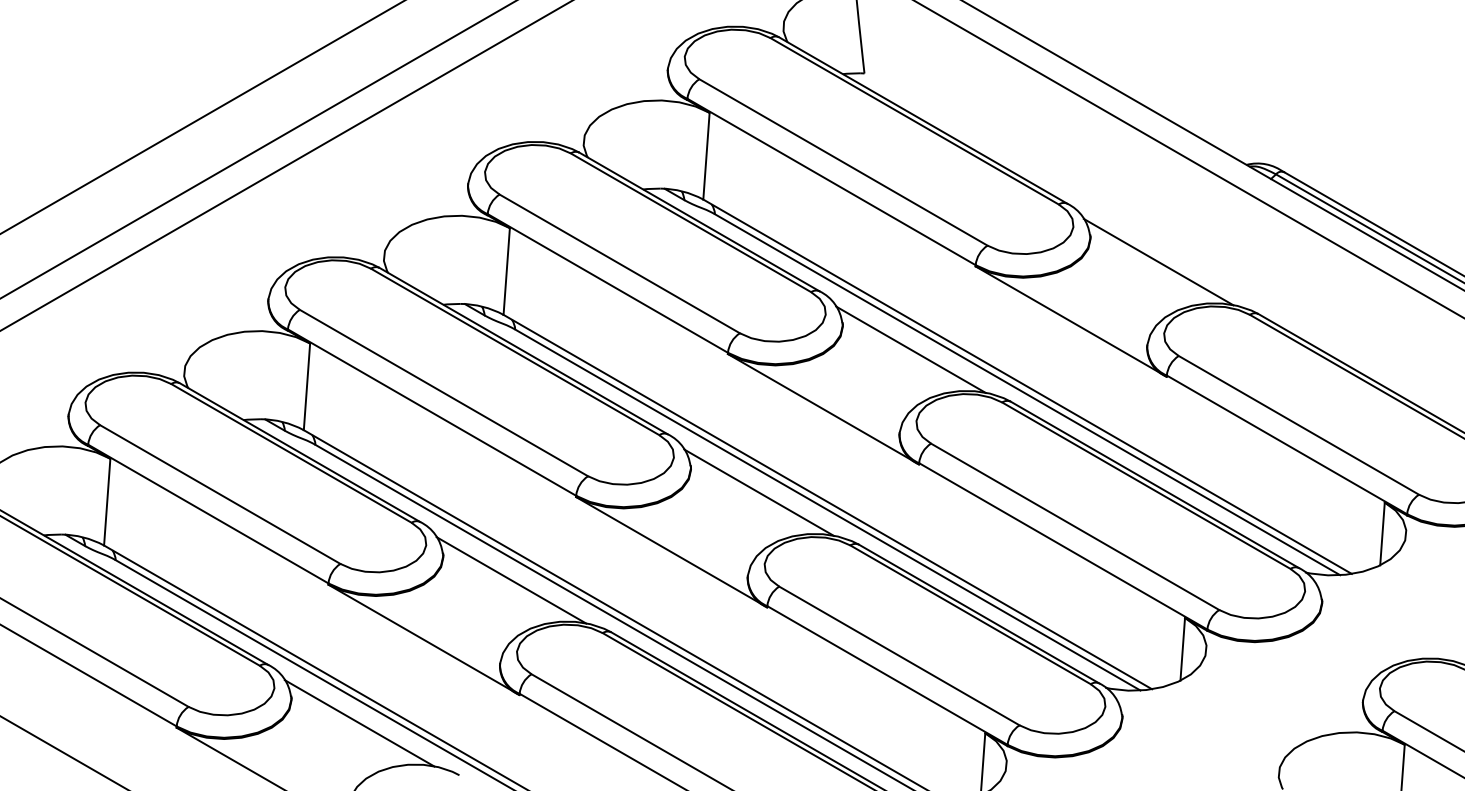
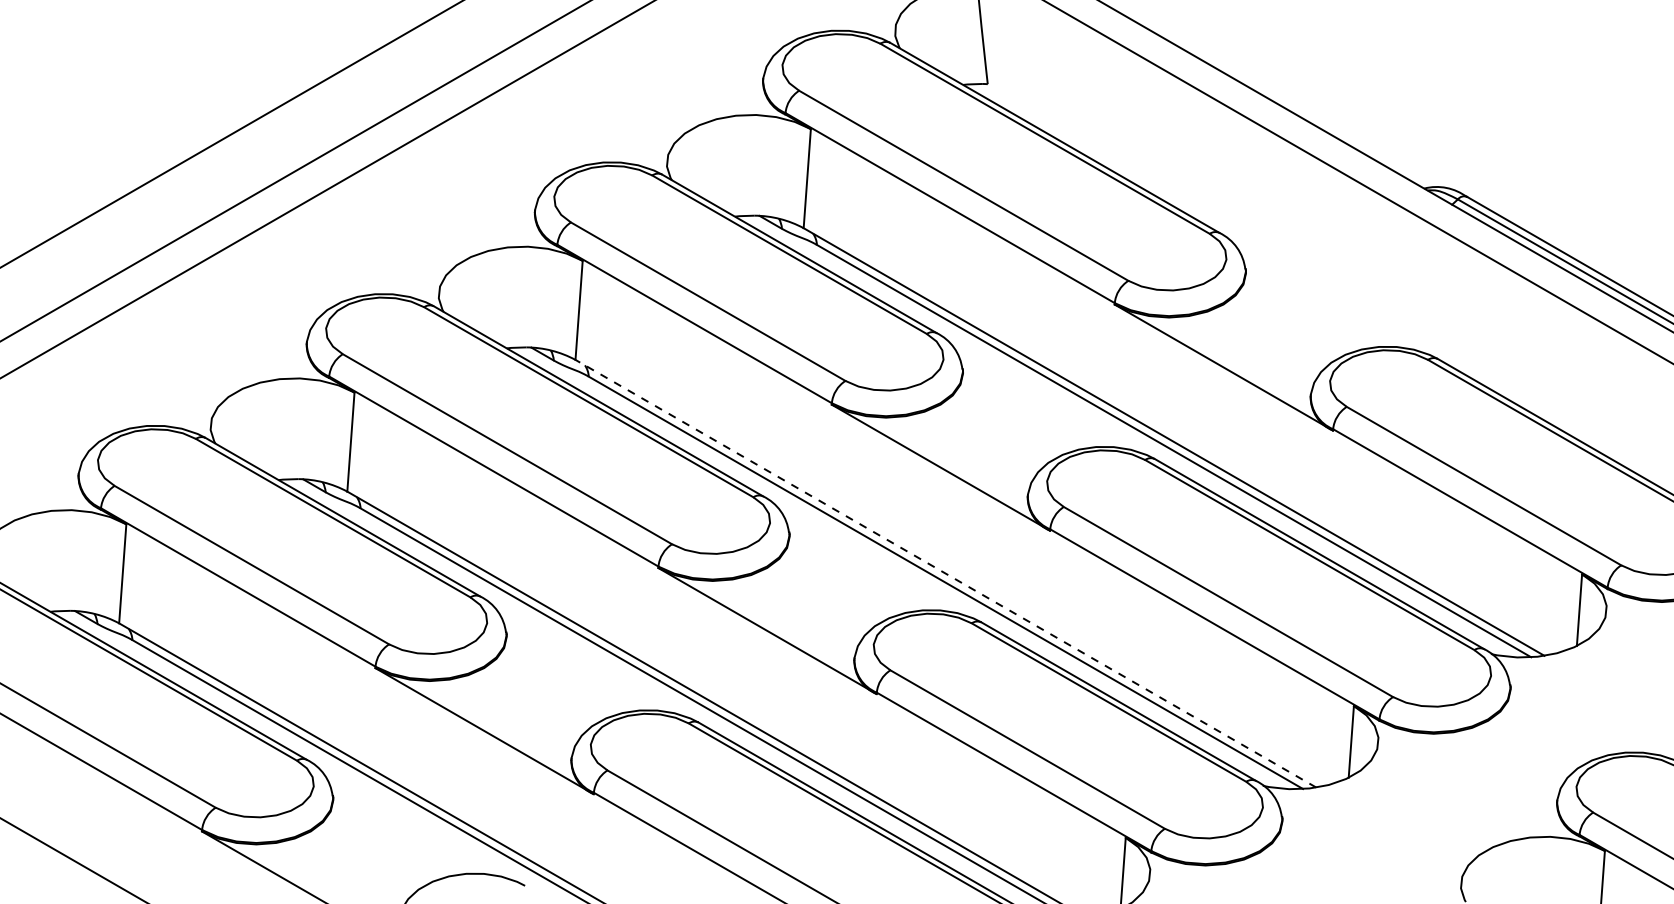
line: (1158, 261) -> (1323, 298), removed
line: (910, 349) -> (1040, 399), removed
line: (758, 492) -> (866, 562), removed
line: (827, 501) -> (945, 573), solid -> dashed
line: (511, 580) -> (584, 663), removed
line: (359, 723) -> (410, 826), removed

